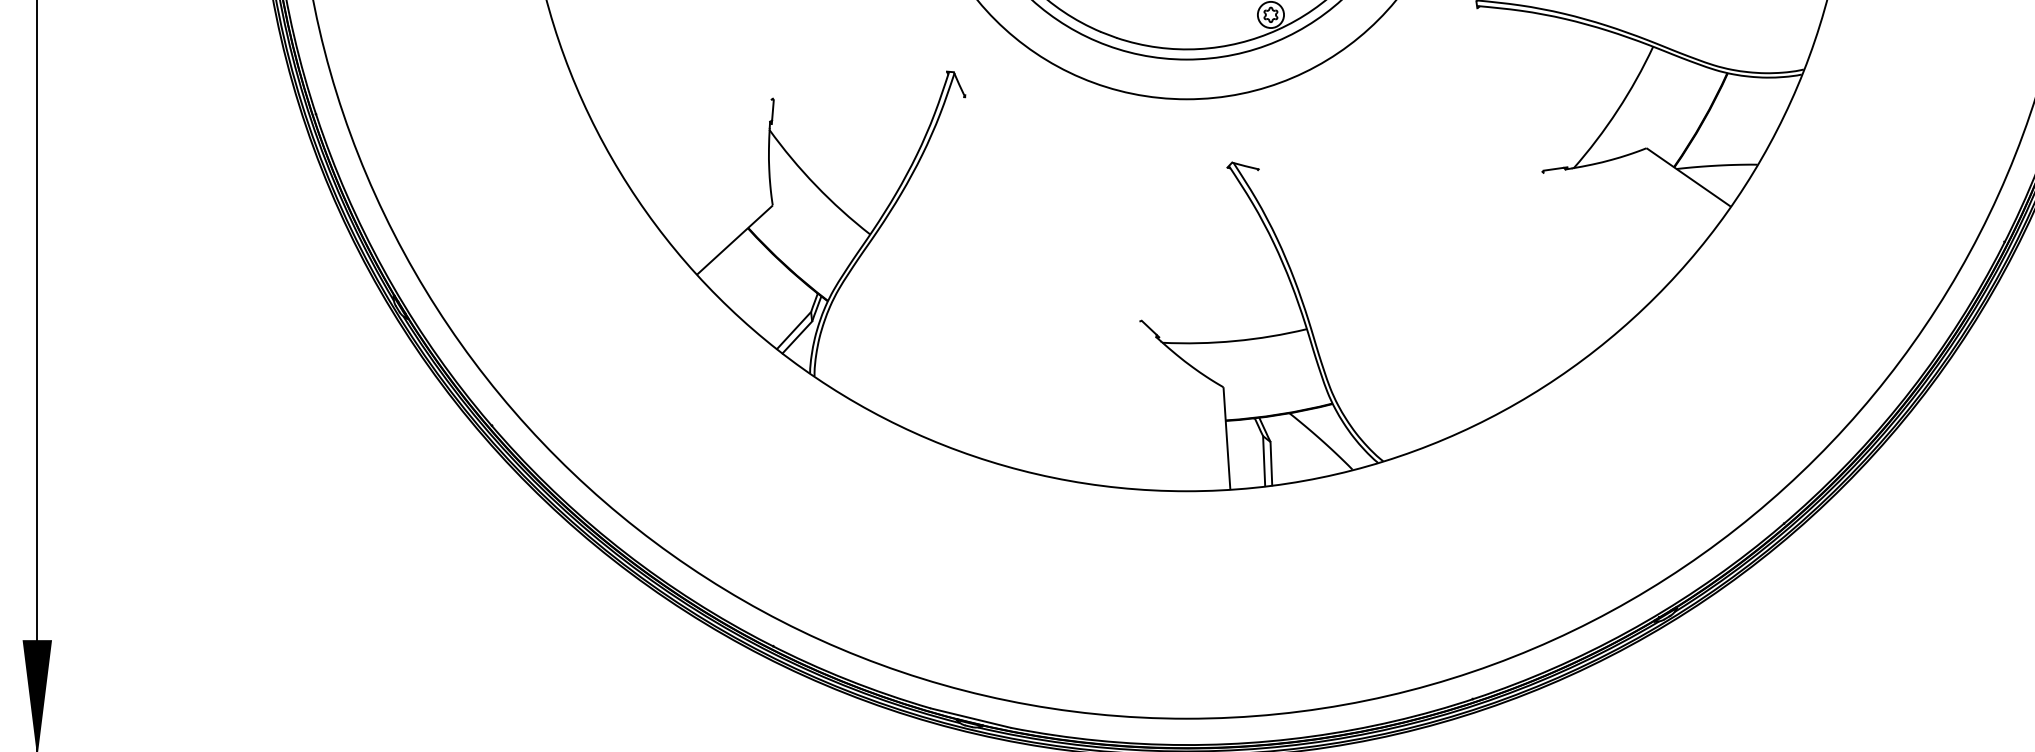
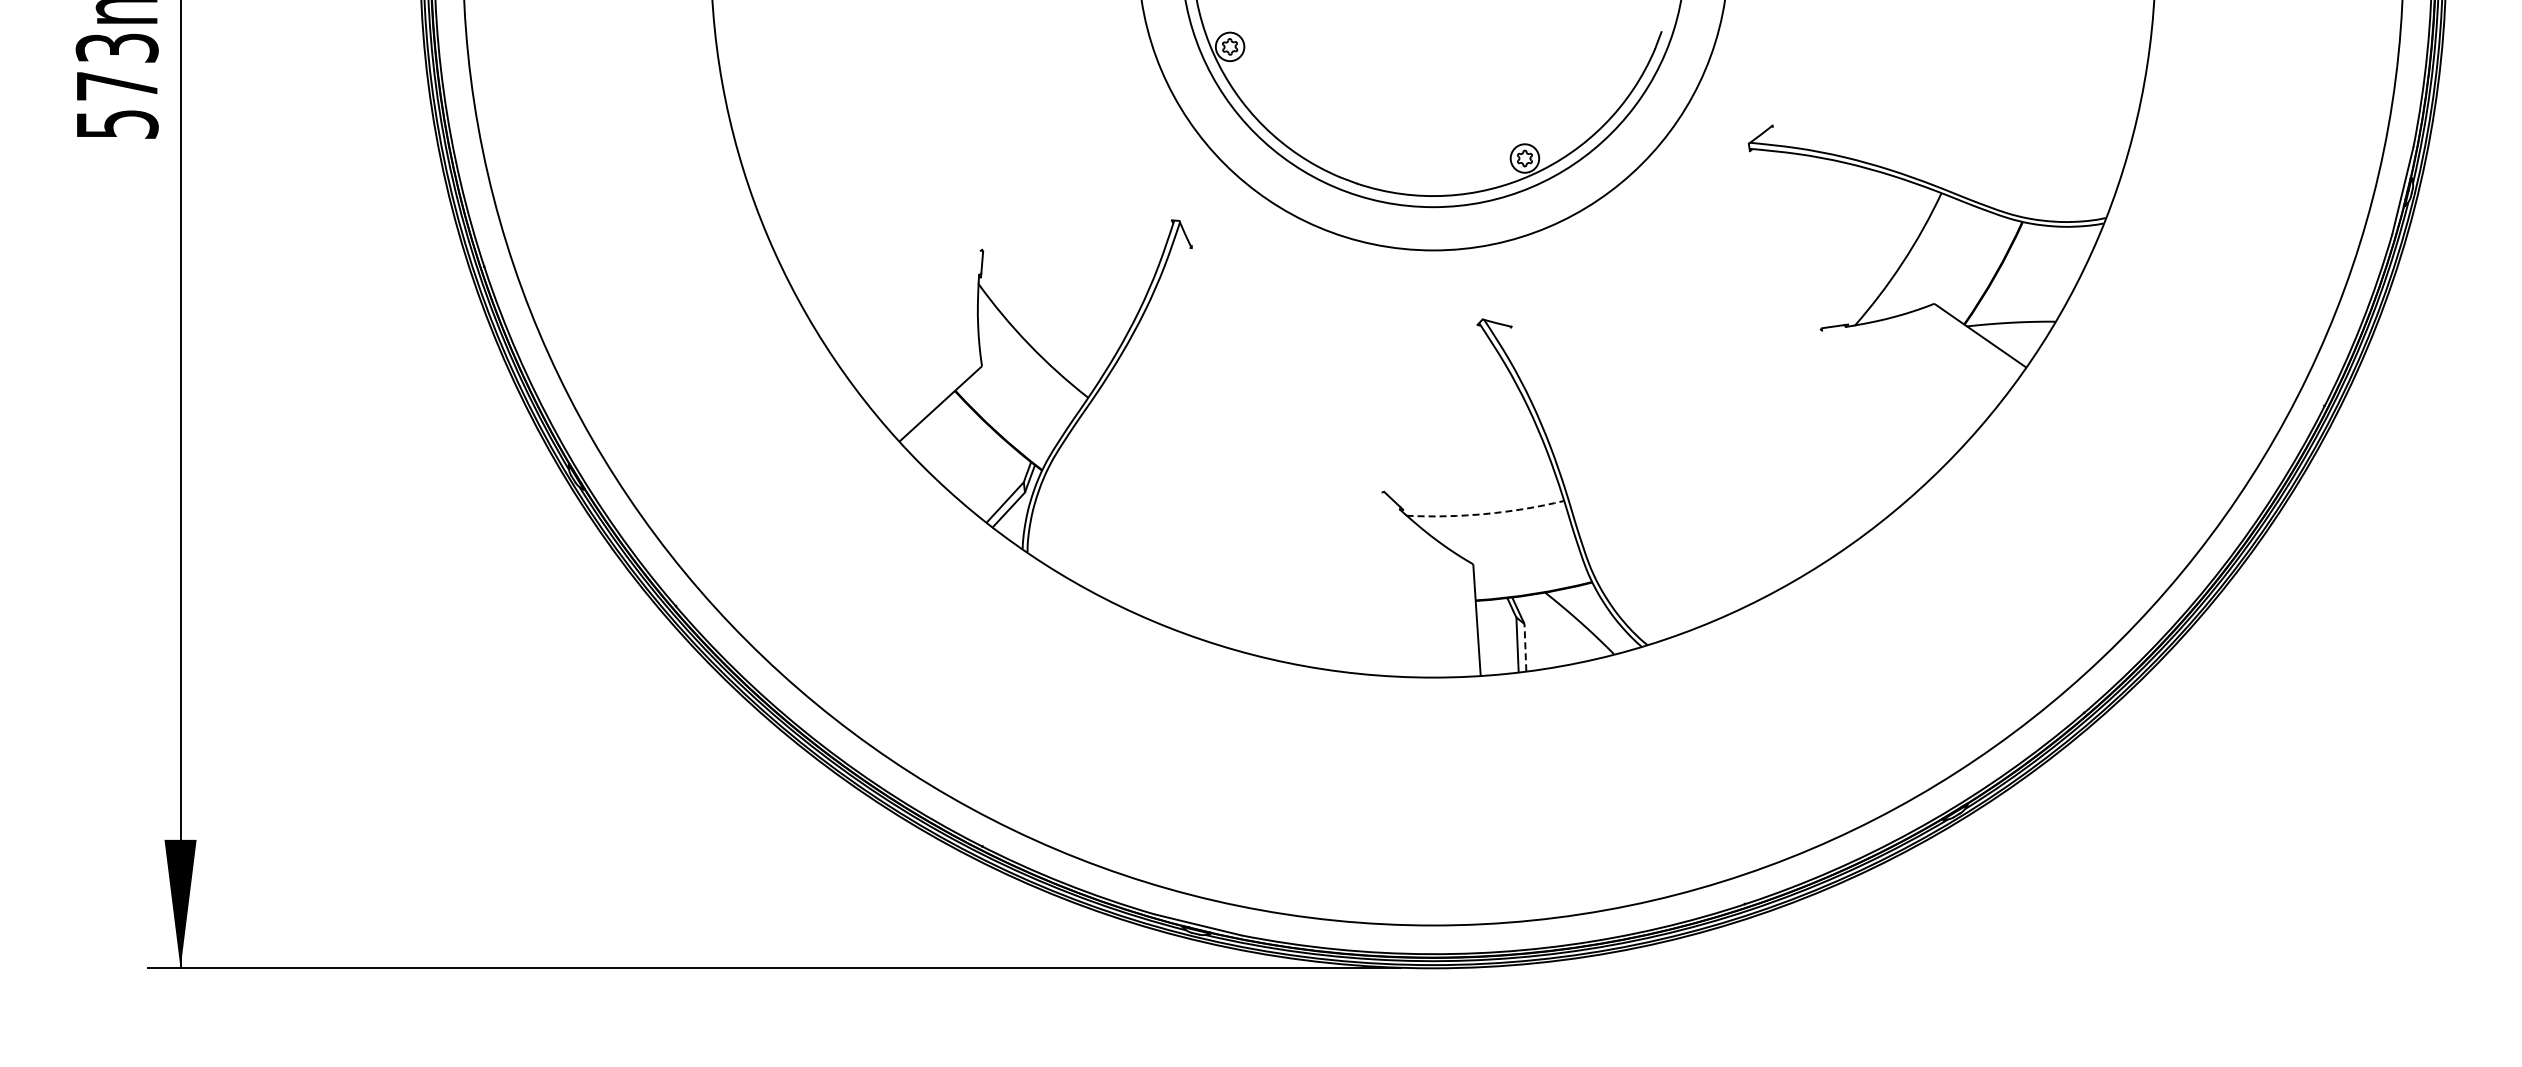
arc: (1234, 340) -> (1485, 513), solid -> dashed
line: (1271, 463) -> (1525, 647), solid -> dashed

